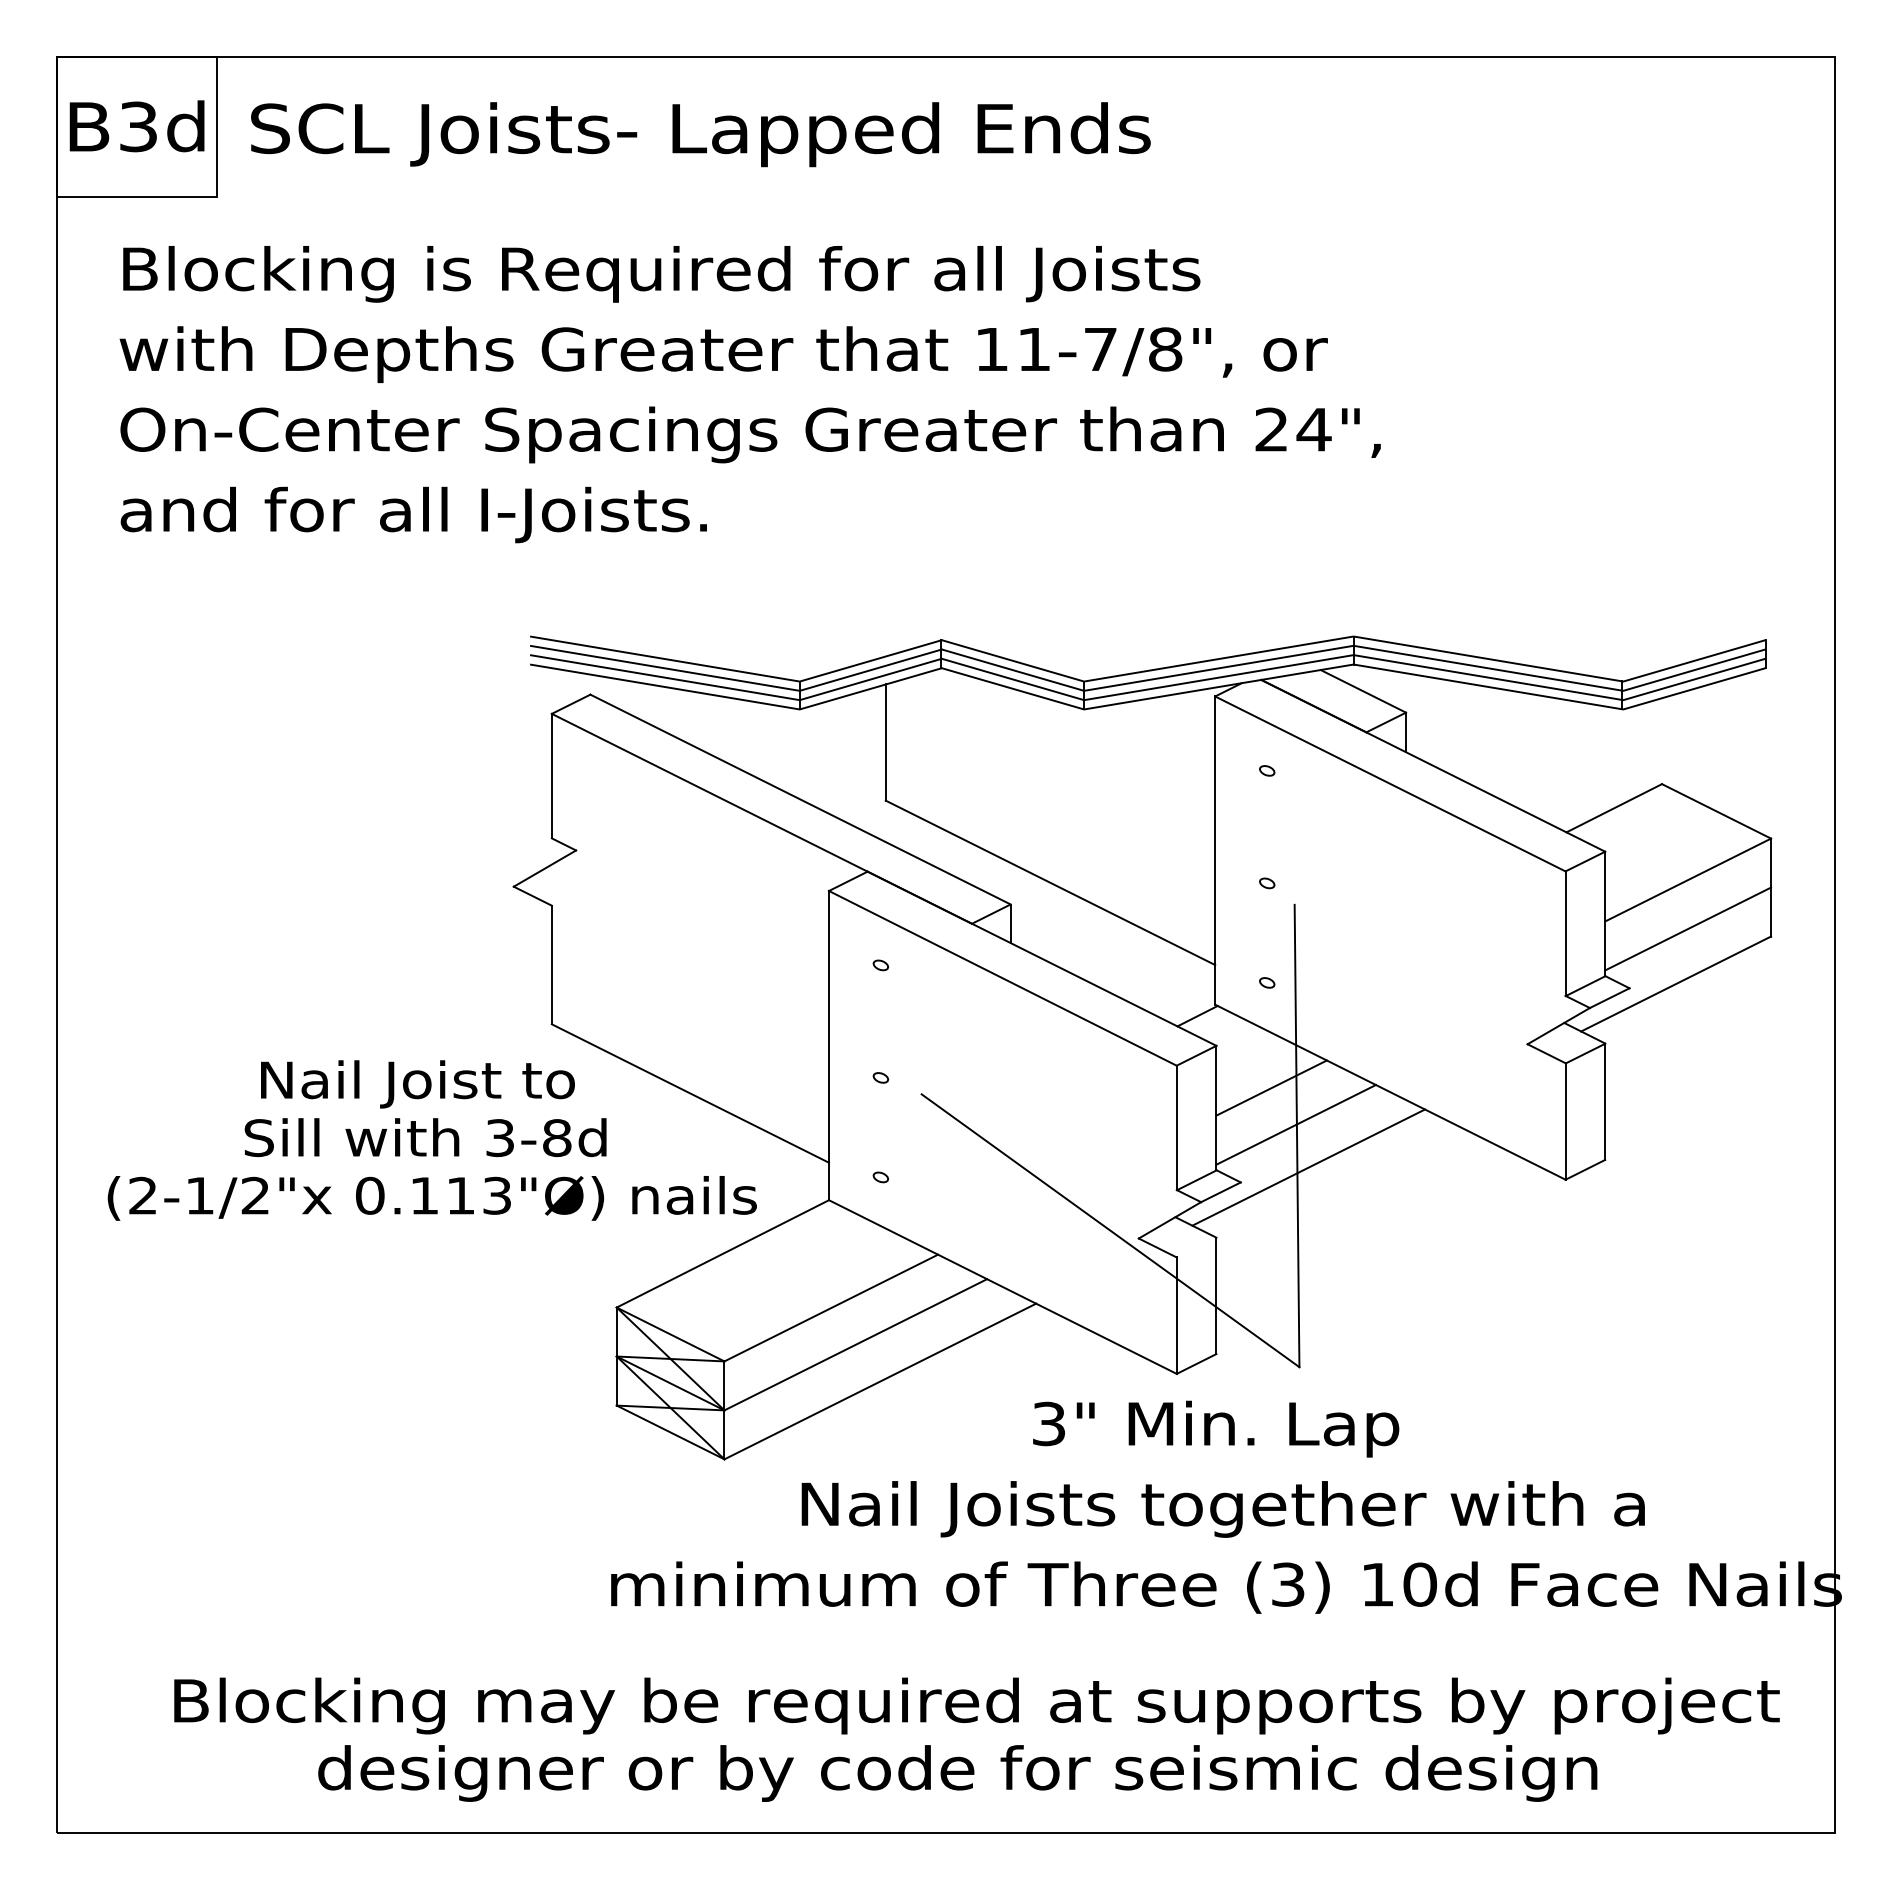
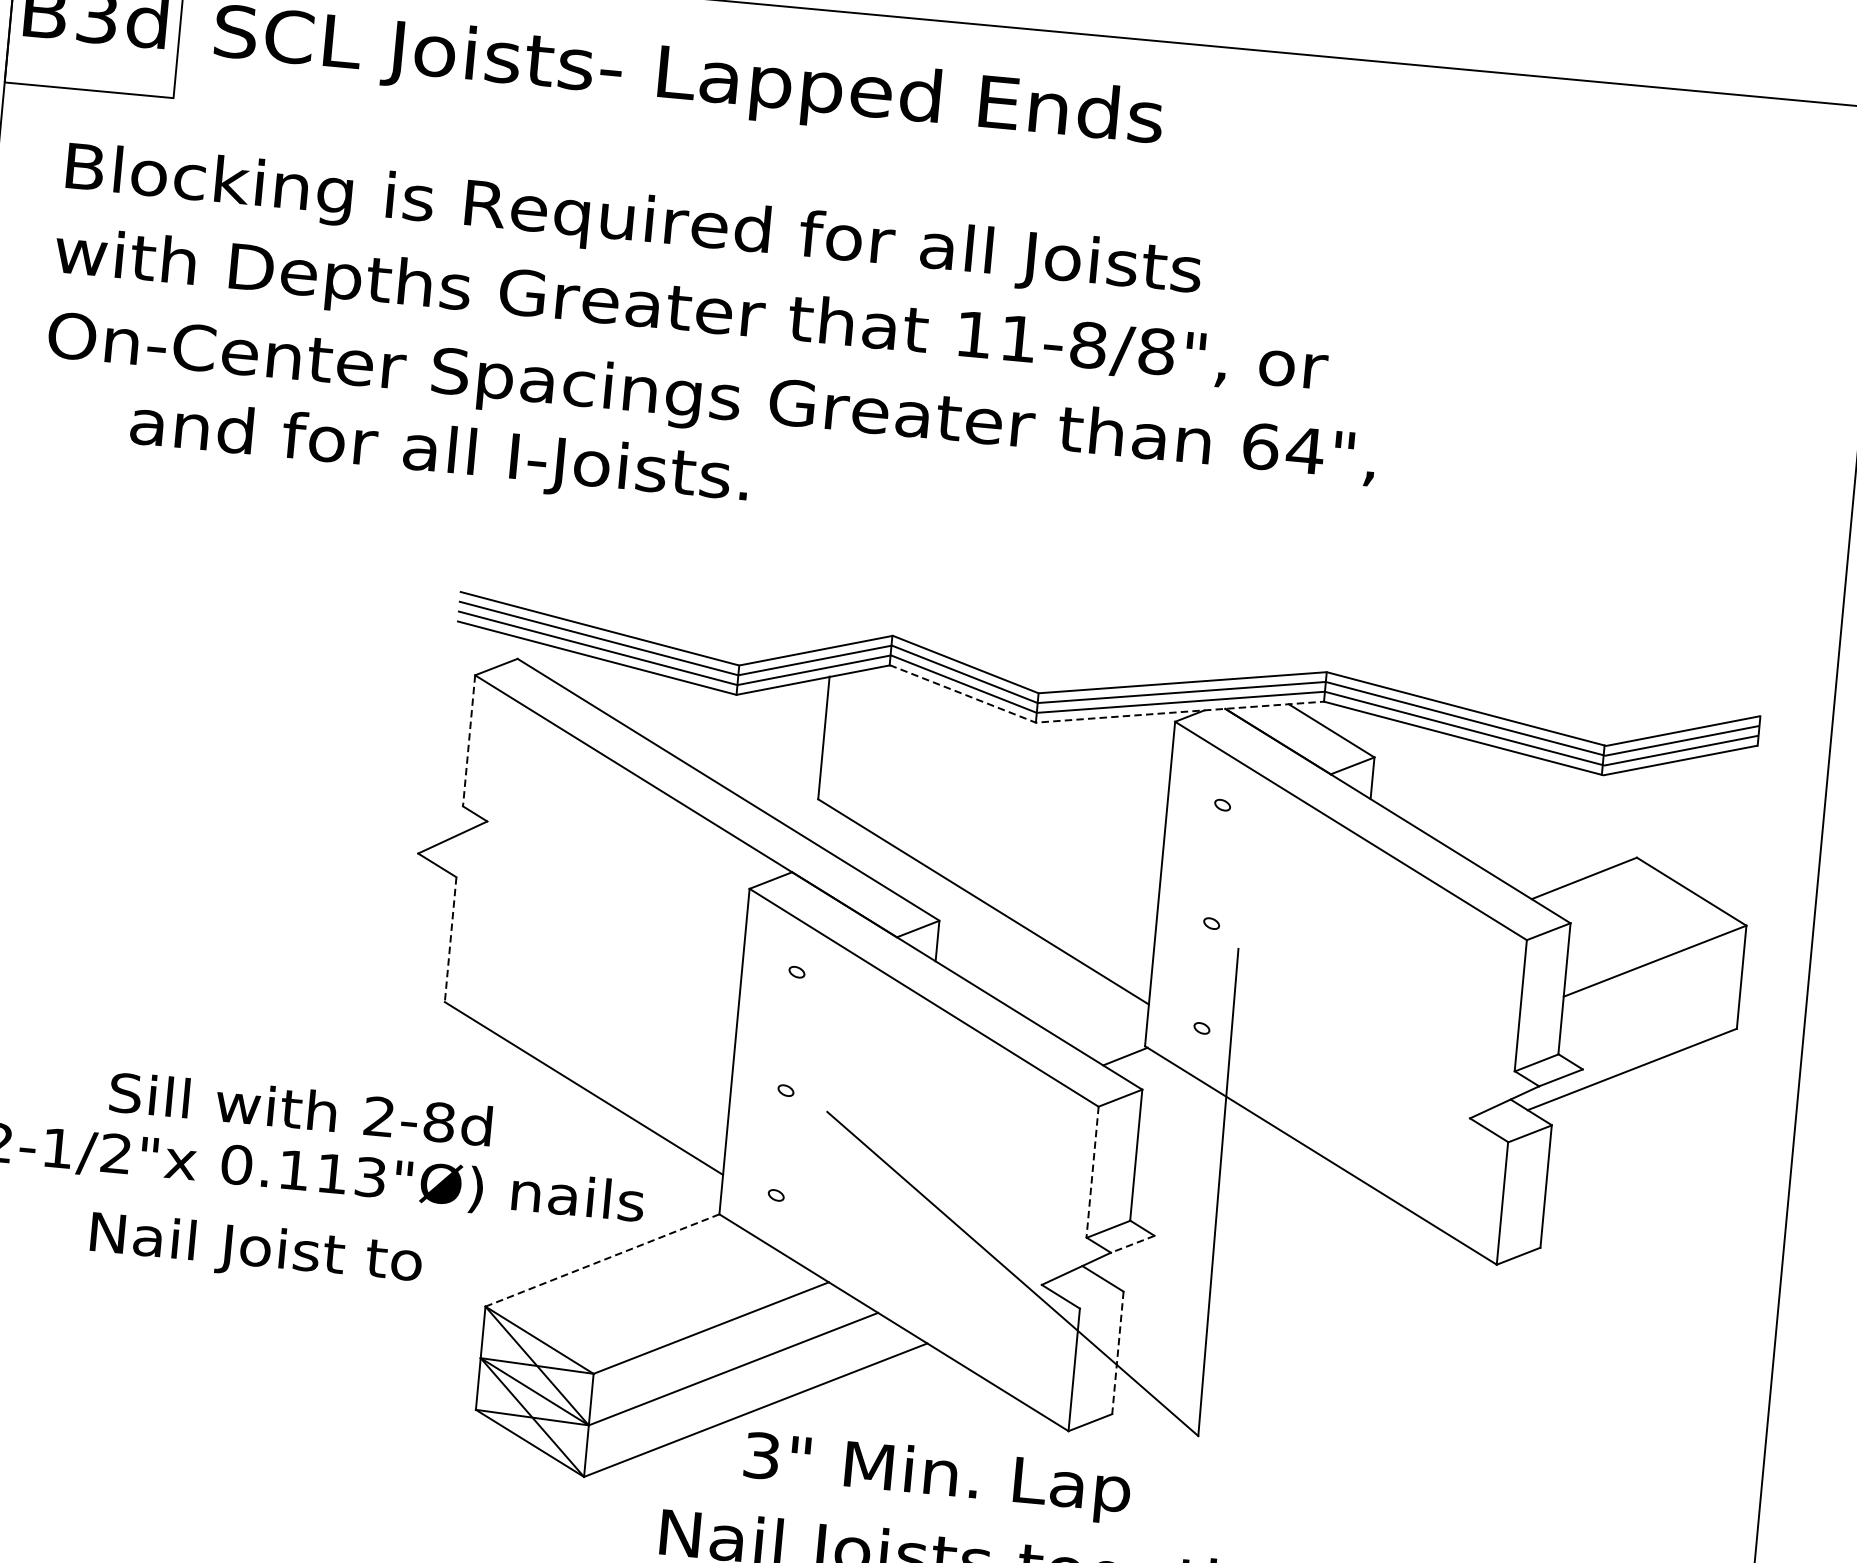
text: (1100, 349) -> (1088, 345), 11-7/8", -> 11-8/8",
text: (1271, 429) -> (1260, 446), 24", -> 64",
text: (413, 514) -> (439, 453), moved
line: (1144, 699) -> (1100, 718), solid -> dashed
line: (551, 776) -> (468, 741), solid -> dashed
line: (1688, 928) -> (1650, 1012), removed
line: (551, 965) -> (450, 940), solid -> dashed
text: (417, 1084) -> (255, 1251), moved
line: (1271, 1087) -> (1196, 1138), removed
line: (1295, 1124) -> (1217, 1180), removed
line: (1176, 1128) -> (1092, 1172), solid -> dashed
text: (499, 1138) -> (378, 1117), 3-8d -> 2-8d
line: (1308, 1167) -> (1227, 1226), removed
line: (1220, 1192) -> (1132, 1244), solid -> dashed
line: (722, 1253) -> (602, 1260), solid -> dashed
line: (1216, 1296) -> (1117, 1353), solid -> dashed
text: (1216, 1428) -> (937, 1476), moved

